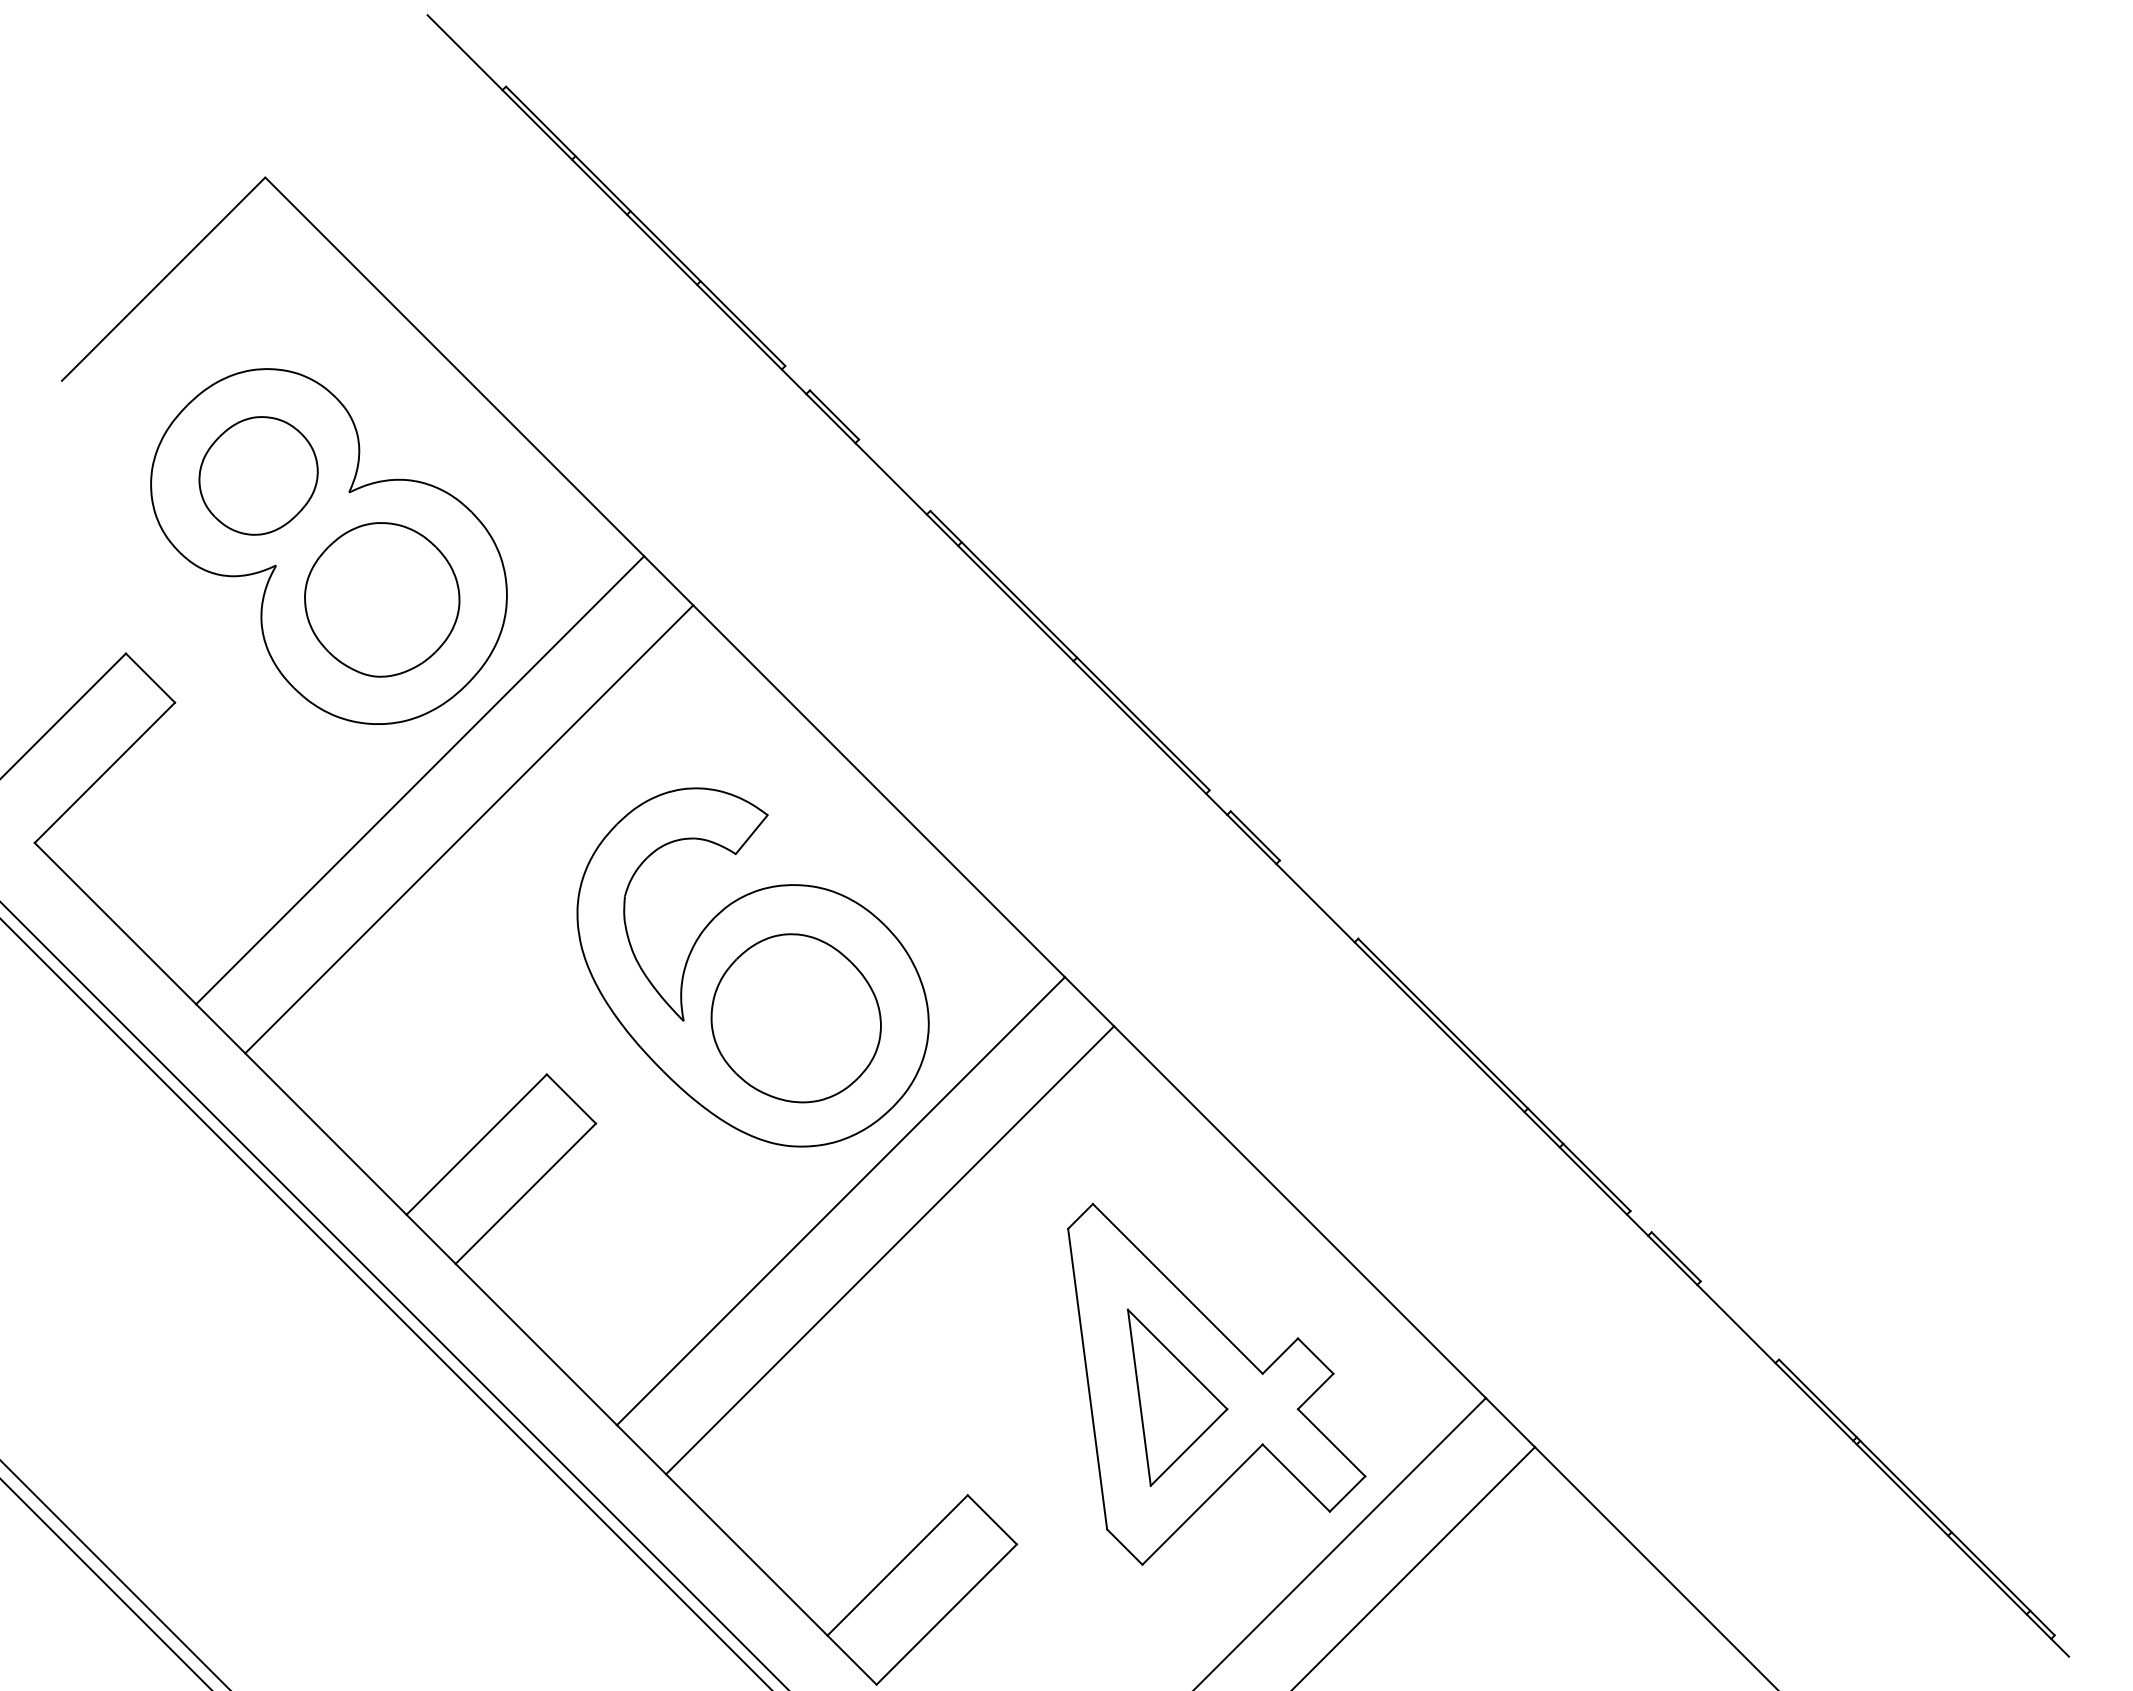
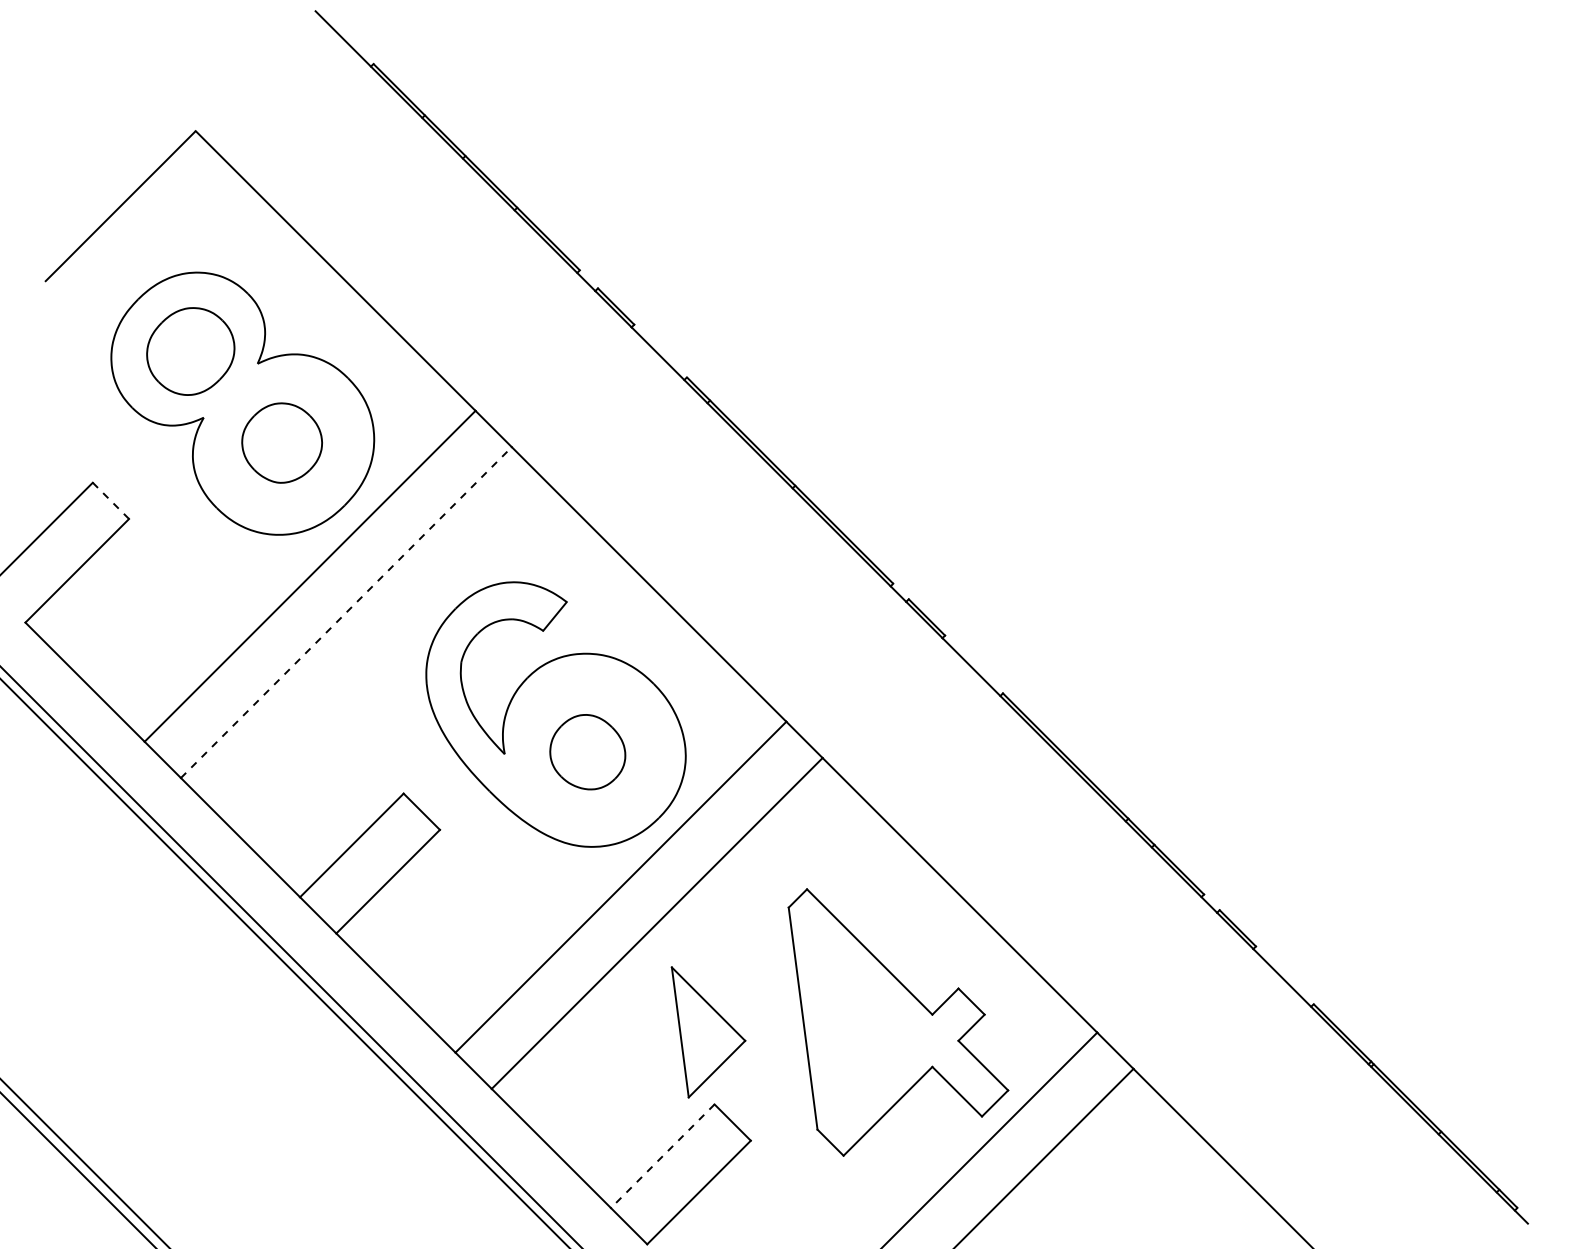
part: (382, 599) -> (282, 442), size x0.7
line: (150, 678) -> (110, 501), solid -> dashed
line: (469, 829) -> (346, 612), solid -> dashed
part: (795, 1018) -> (587, 752), size x0.6
part: (1177, 1397) -> (708, 1032), moved
line: (897, 1565) -> (662, 1156), solid -> dashed

